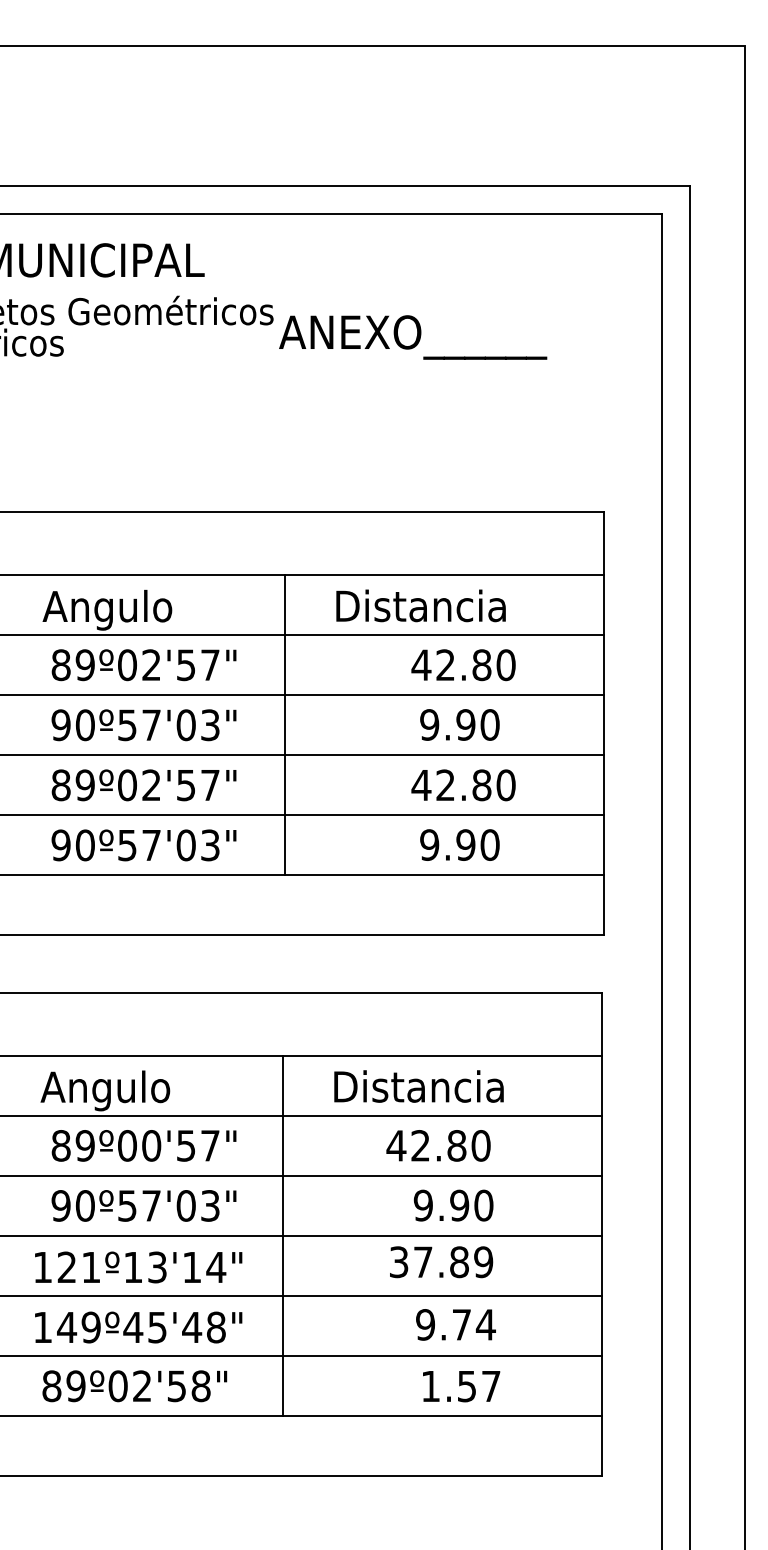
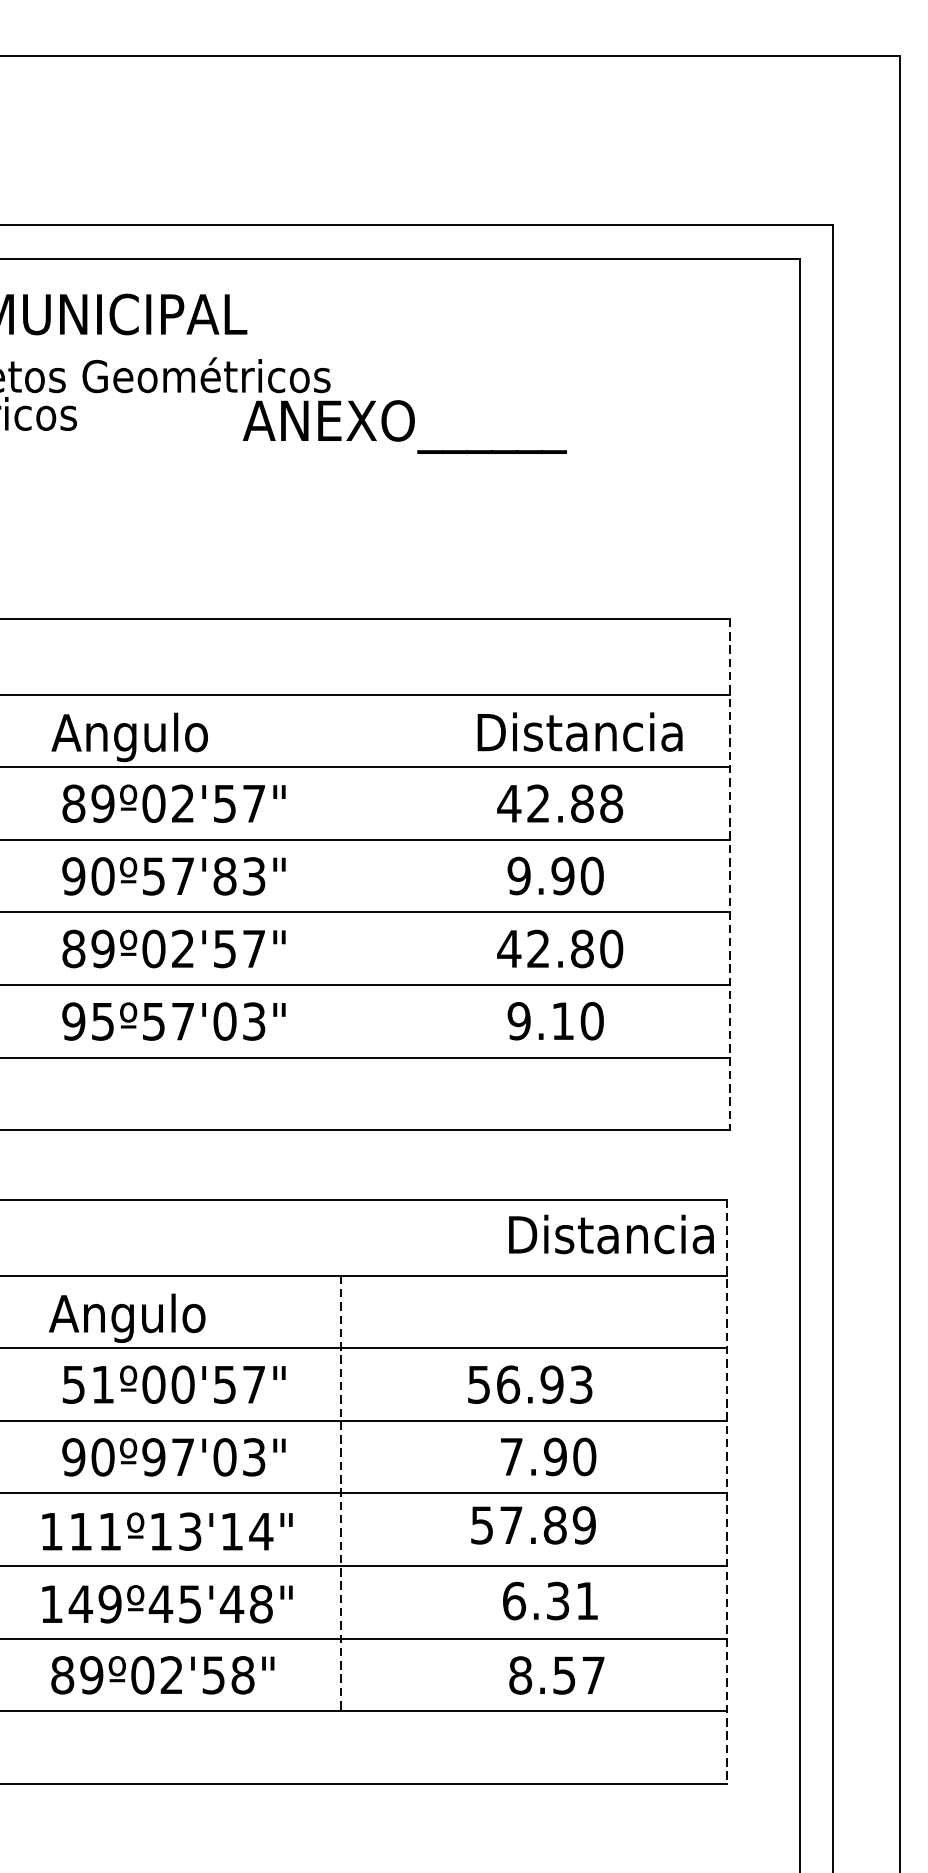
text: (413, 337) -> (405, 427), moved
text: (420, 605) -> (579, 731), moved
text: (505, 664) -> (610, 802), 42.80 -> 42.88
line: (603, 723) -> (729, 874), solid -> dashed
text: (185, 724) -> (224, 875), 90º57'03" -> 90º57'83"
line: (284, 724) -> (343, 875), removed
text: (465, 844) -> (562, 1020), 9.90 -> 9.10
text: (84, 845) -> (102, 1021), 90º57'03" -> 95º57'03"
text: (418, 1086) -> (610, 1234), moved
text: (72, 1145) -> (87, 1384), 89º00'57" -> 51º00'57"
text: (438, 1145) -> (529, 1384), 42.80 -> 56.93
text: (126, 1205) -> (152, 1456), 90º57'03" -> 90º97'03"
text: (422, 1205) -> (510, 1456), 9.90 -> 7.90
line: (601, 1234) -> (726, 1491), solid -> dashed
line: (282, 1236) -> (341, 1494), solid -> dashed
text: (399, 1261) -> (482, 1524), 37.89 -> 57.89
text: (66, 1266) -> (80, 1530), 121º13'14" -> 111º13'14"
text: (455, 1324) -> (550, 1600), 9.74 -> 6.31
text: (430, 1386) -> (520, 1675), 1.57 -> 8.57

